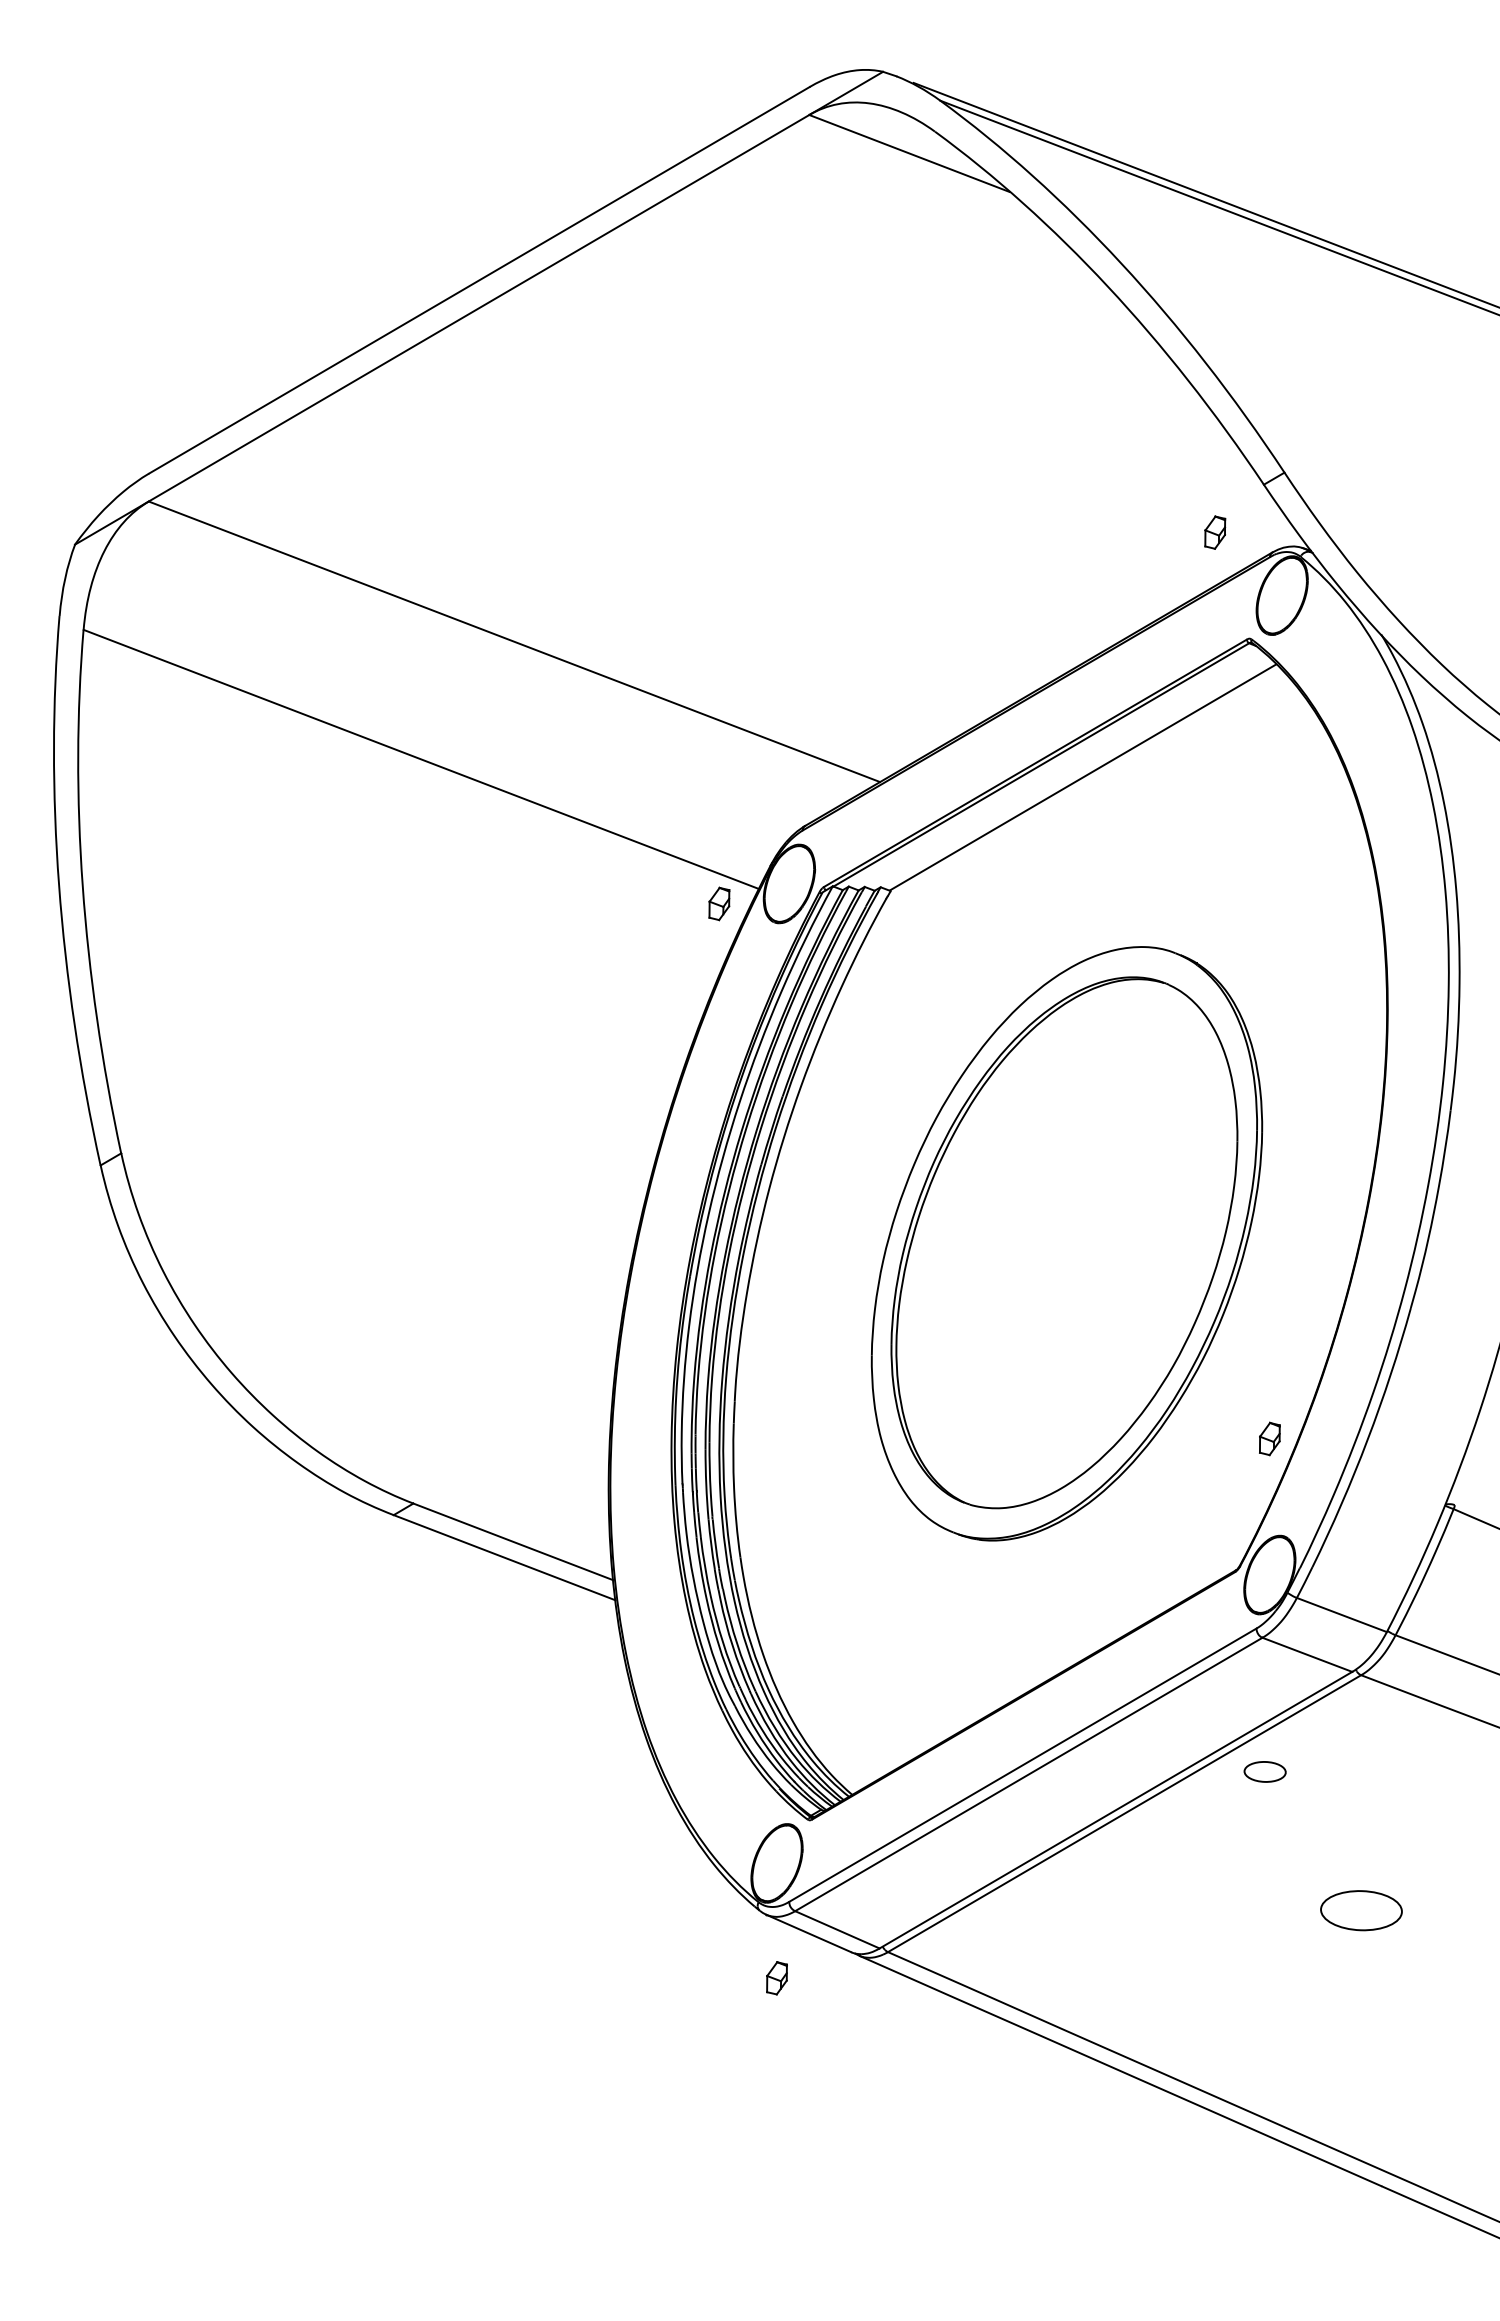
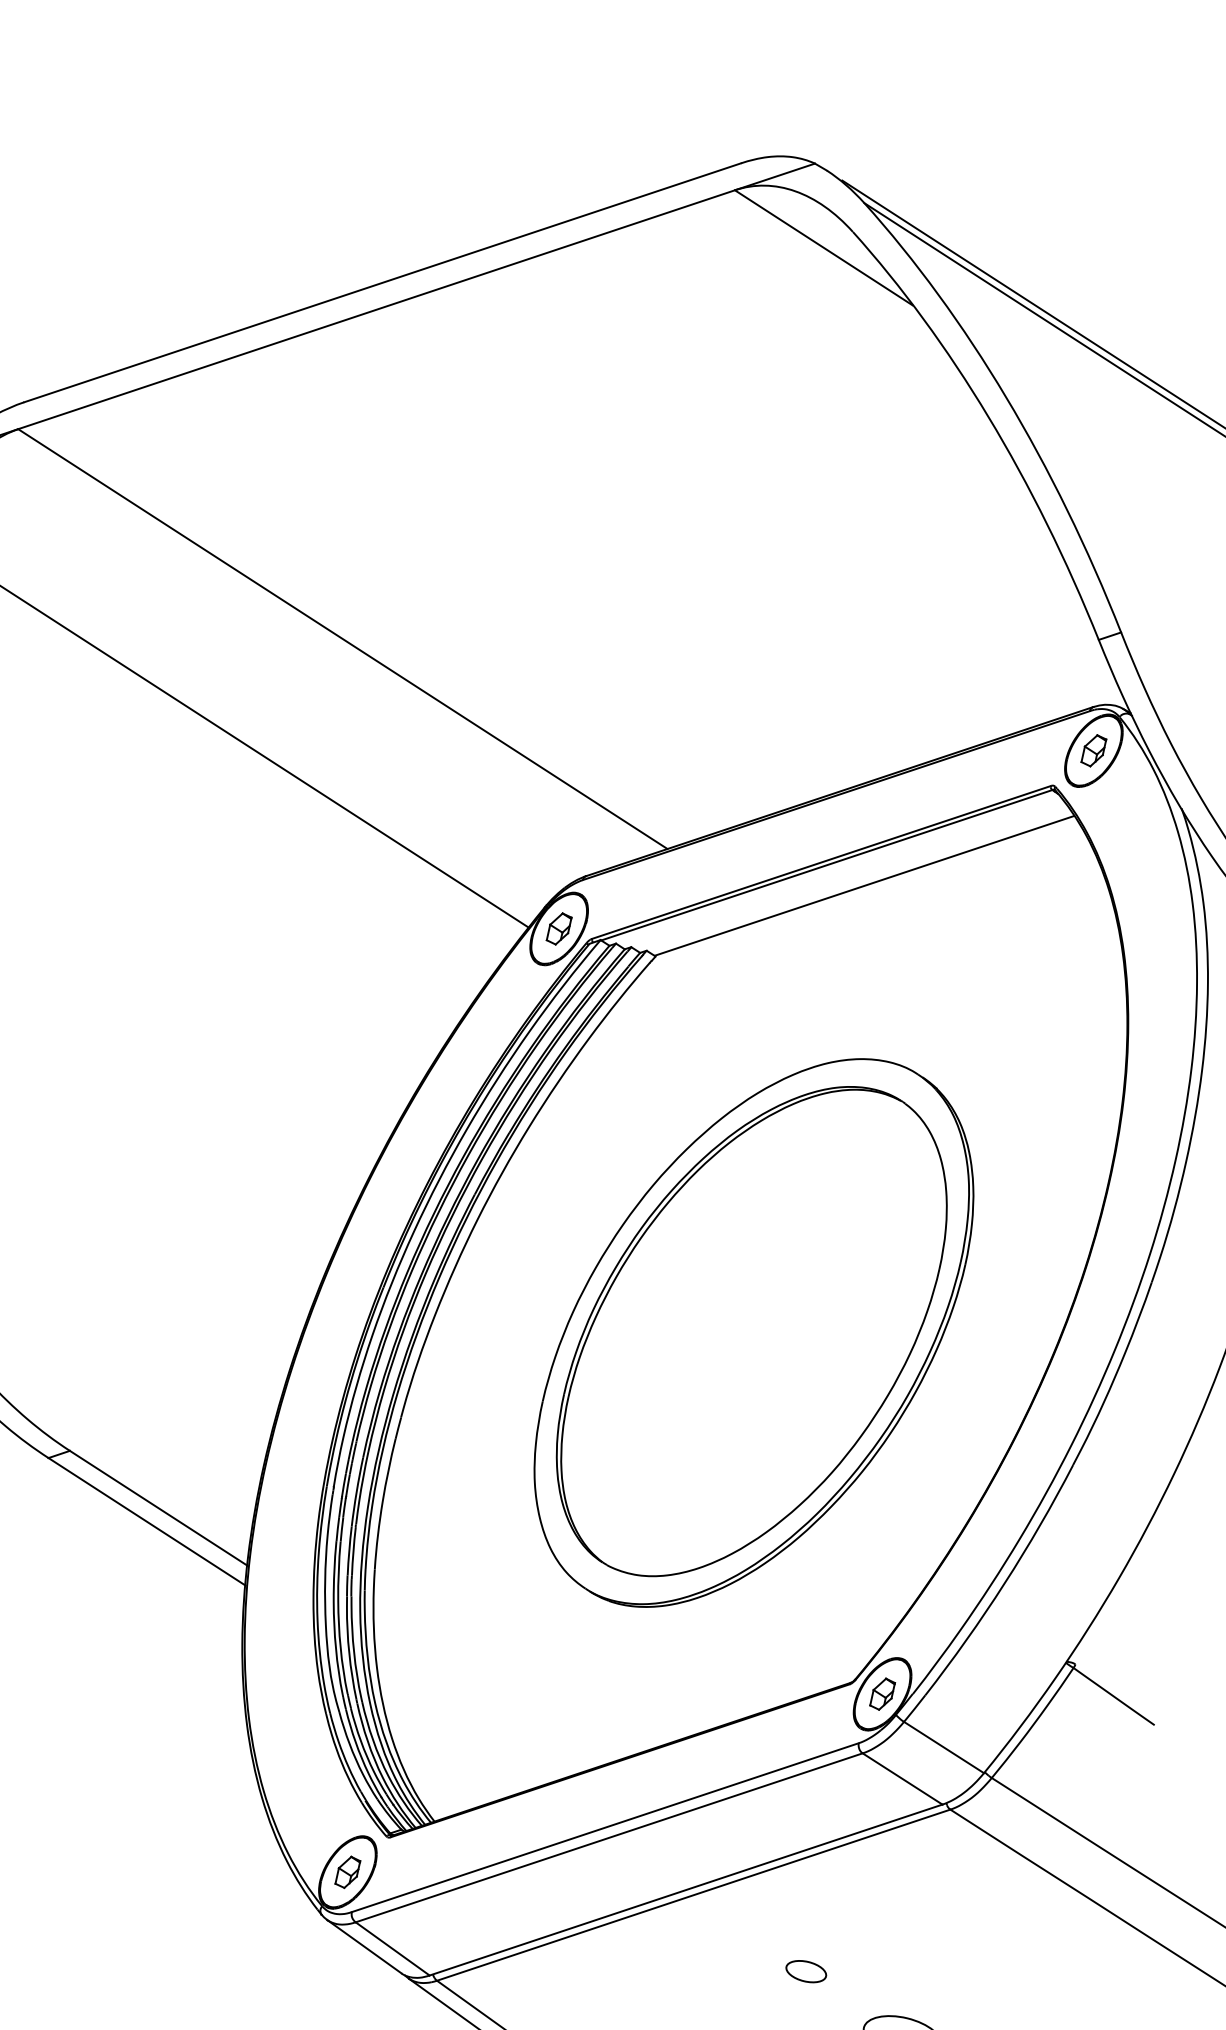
part: (1215, 532) -> (1094, 750), moved
part: (719, 903) -> (559, 928), moved
part: (1269, 1438) -> (882, 1693), moved
part: (1264, 1771) -> (805, 1971), moved
part: (776, 1978) -> (347, 1872), moved

